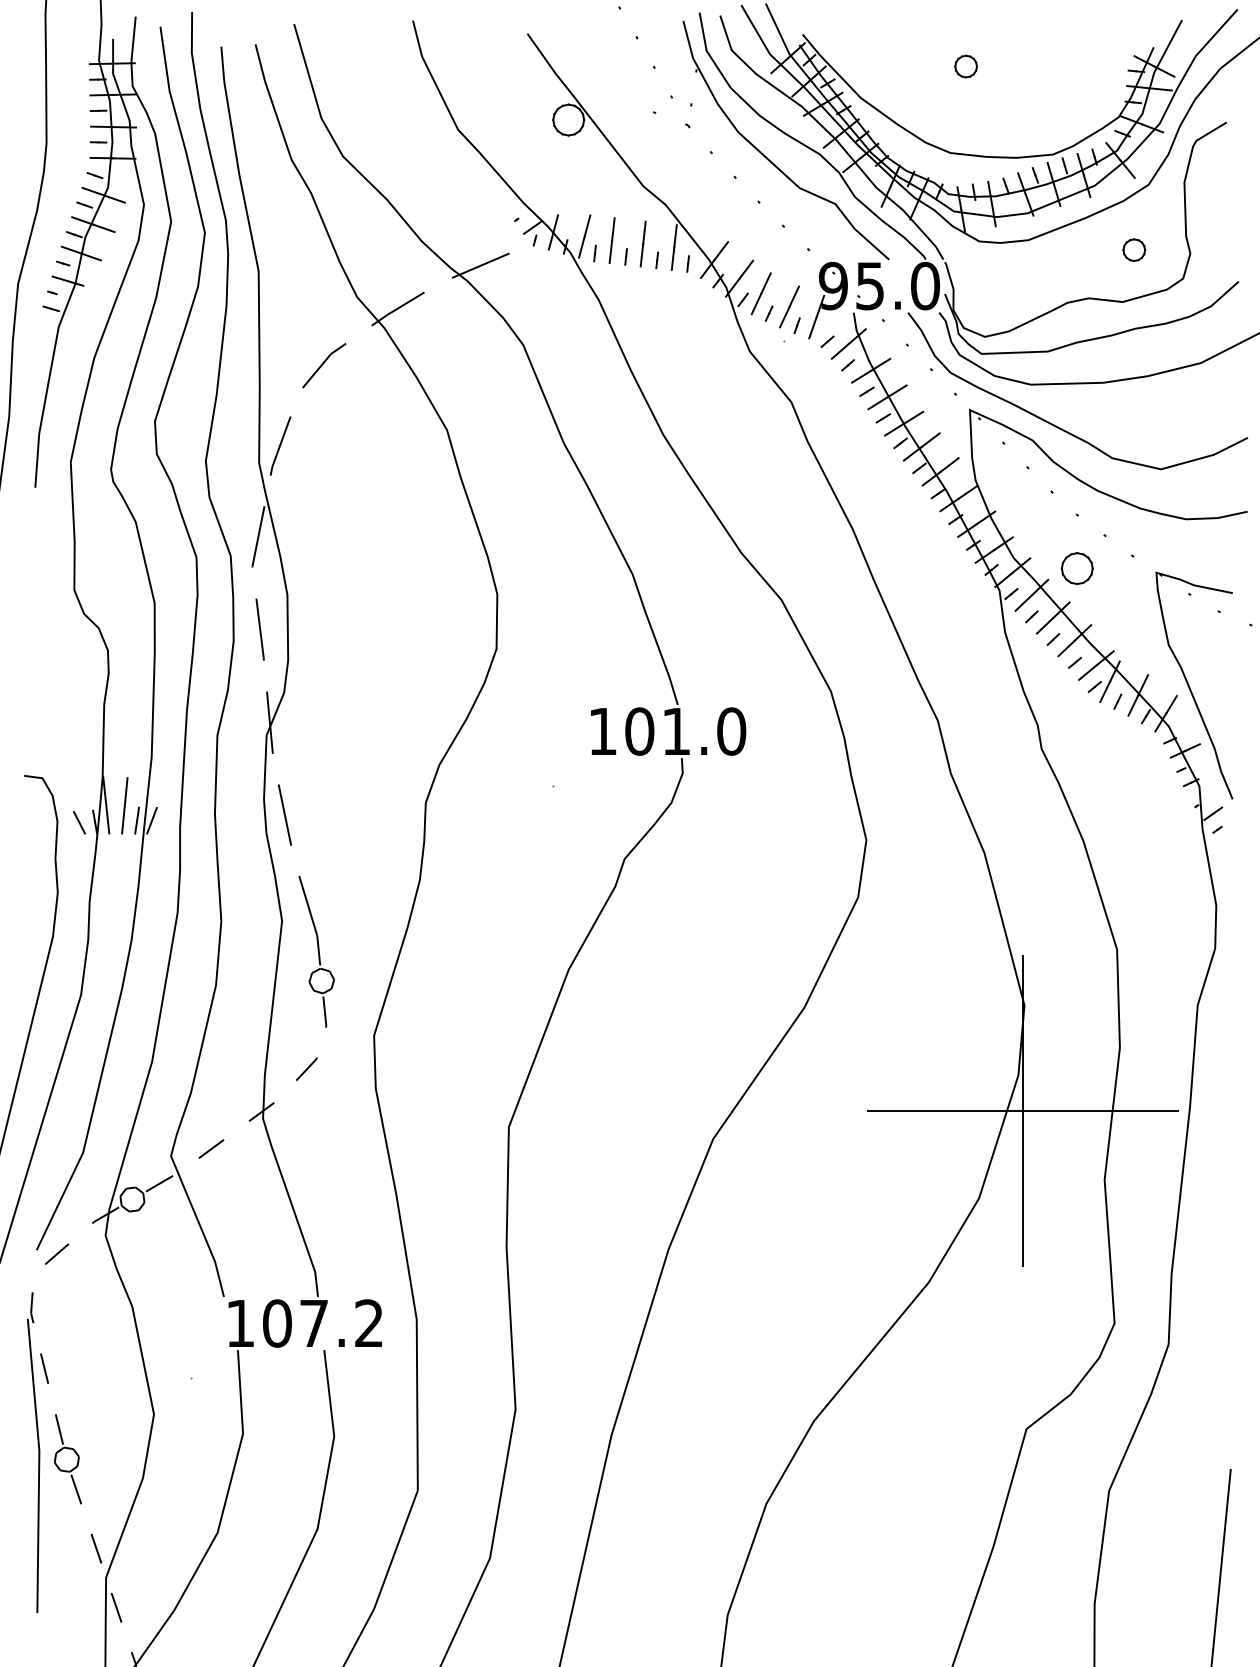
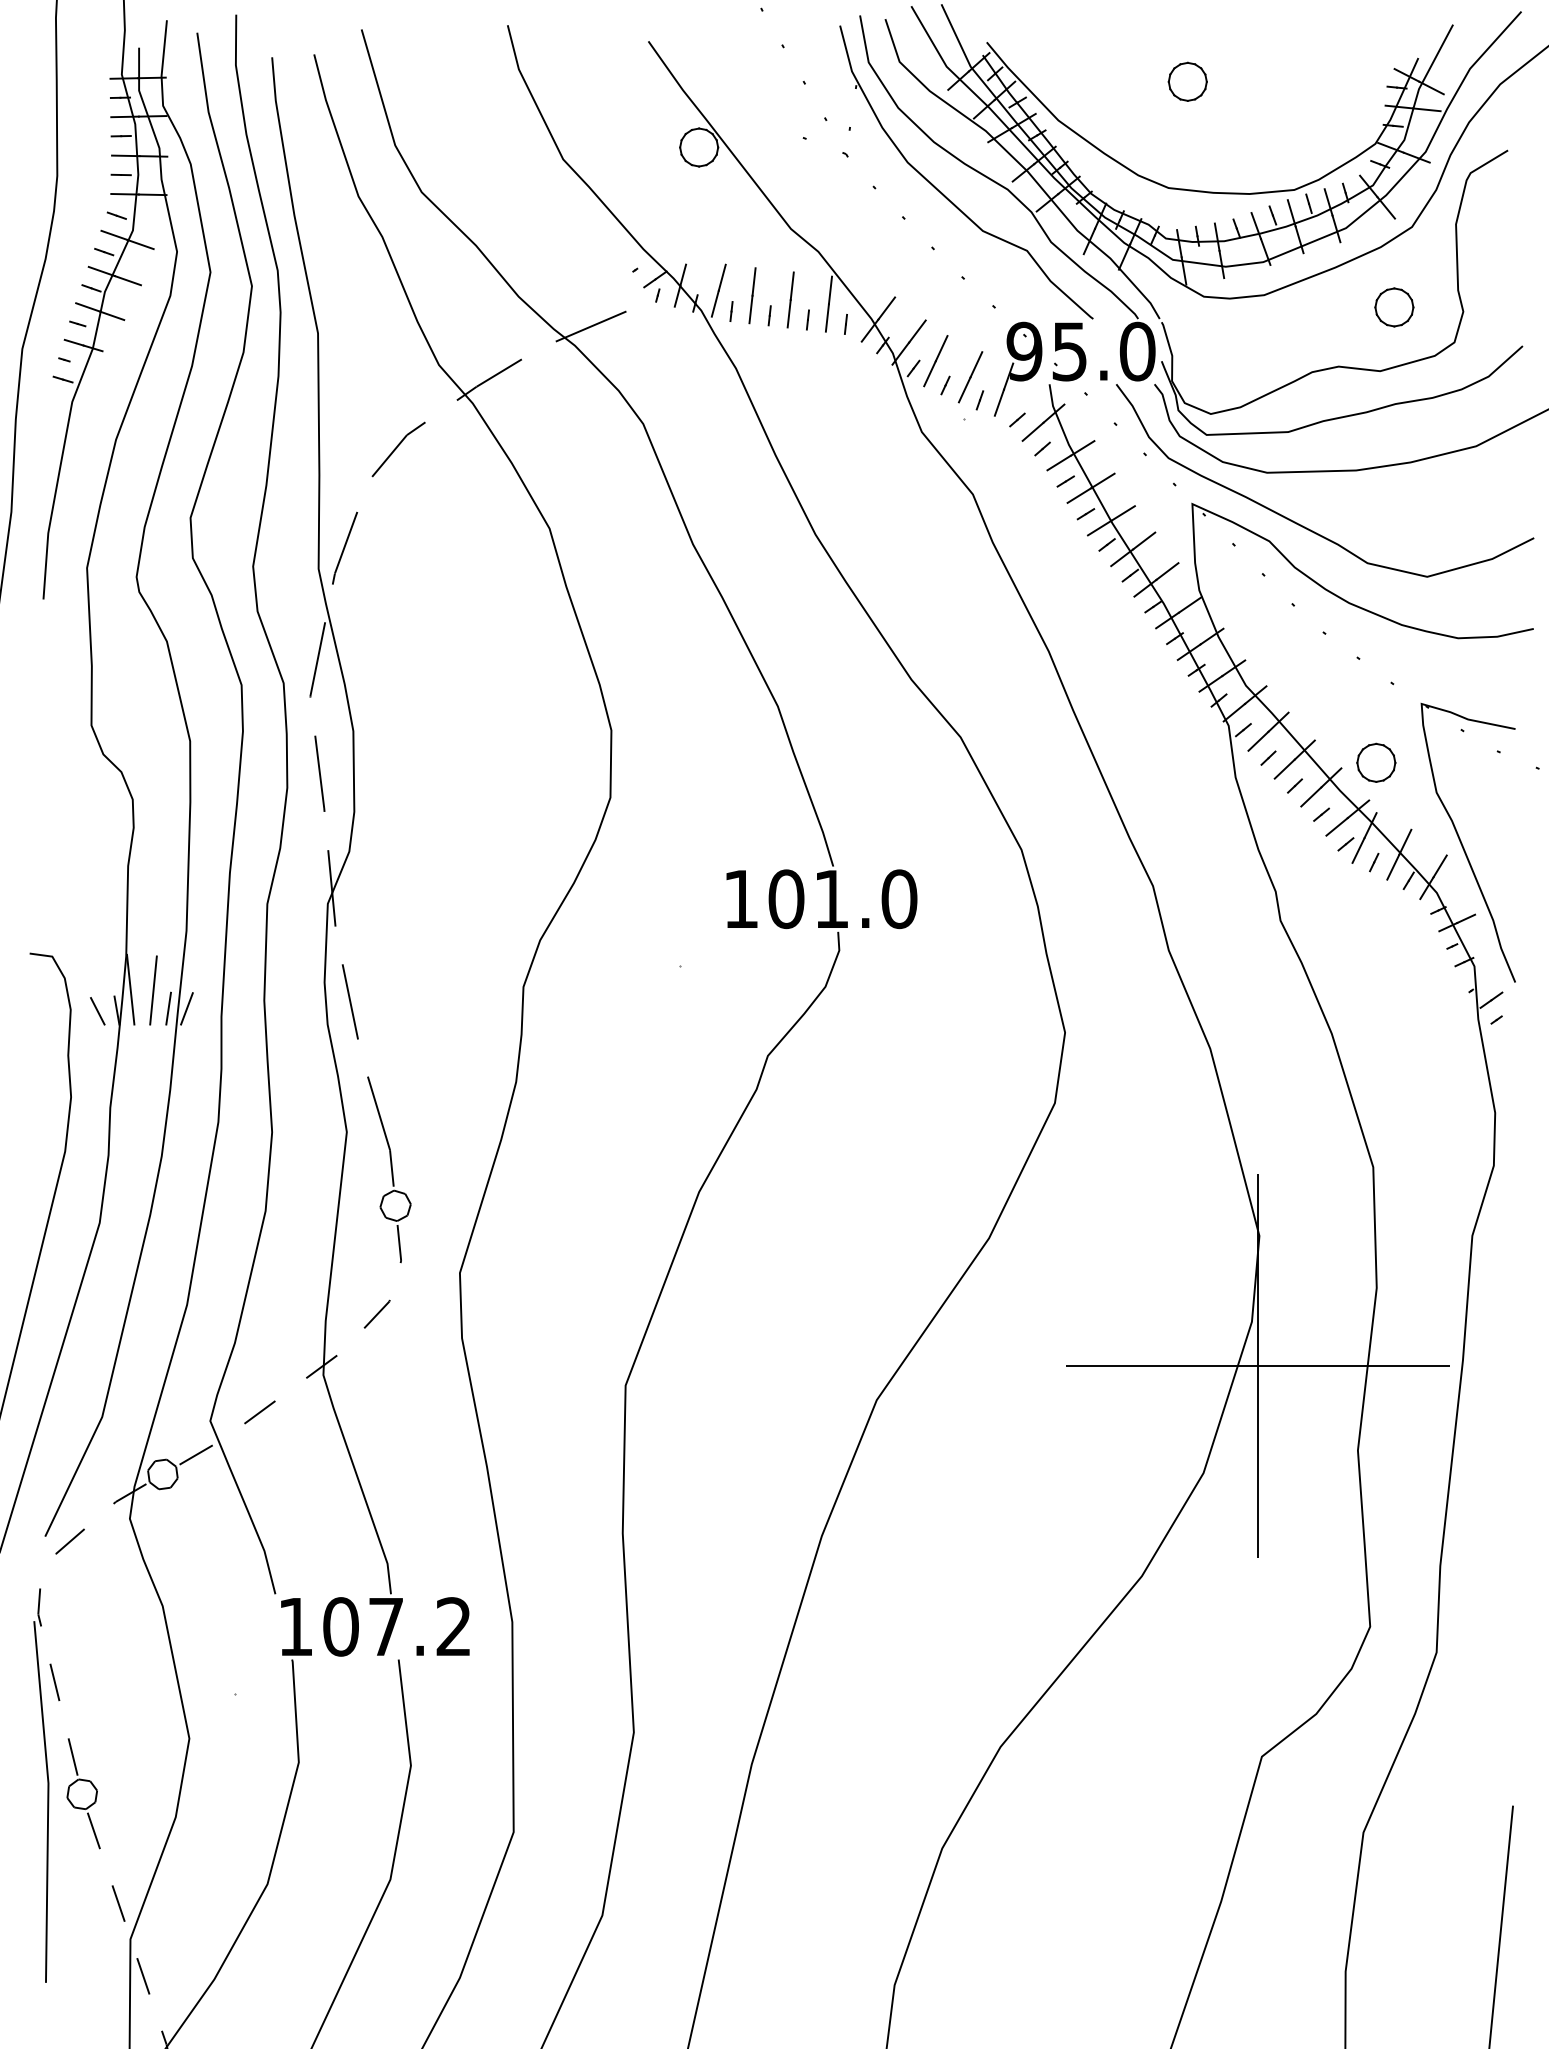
part: (965, 66) -> (1187, 81), size x1.43
part: (1134, 250) -> (1394, 307), size x1.43
part: (1077, 568) -> (1376, 762), moved

